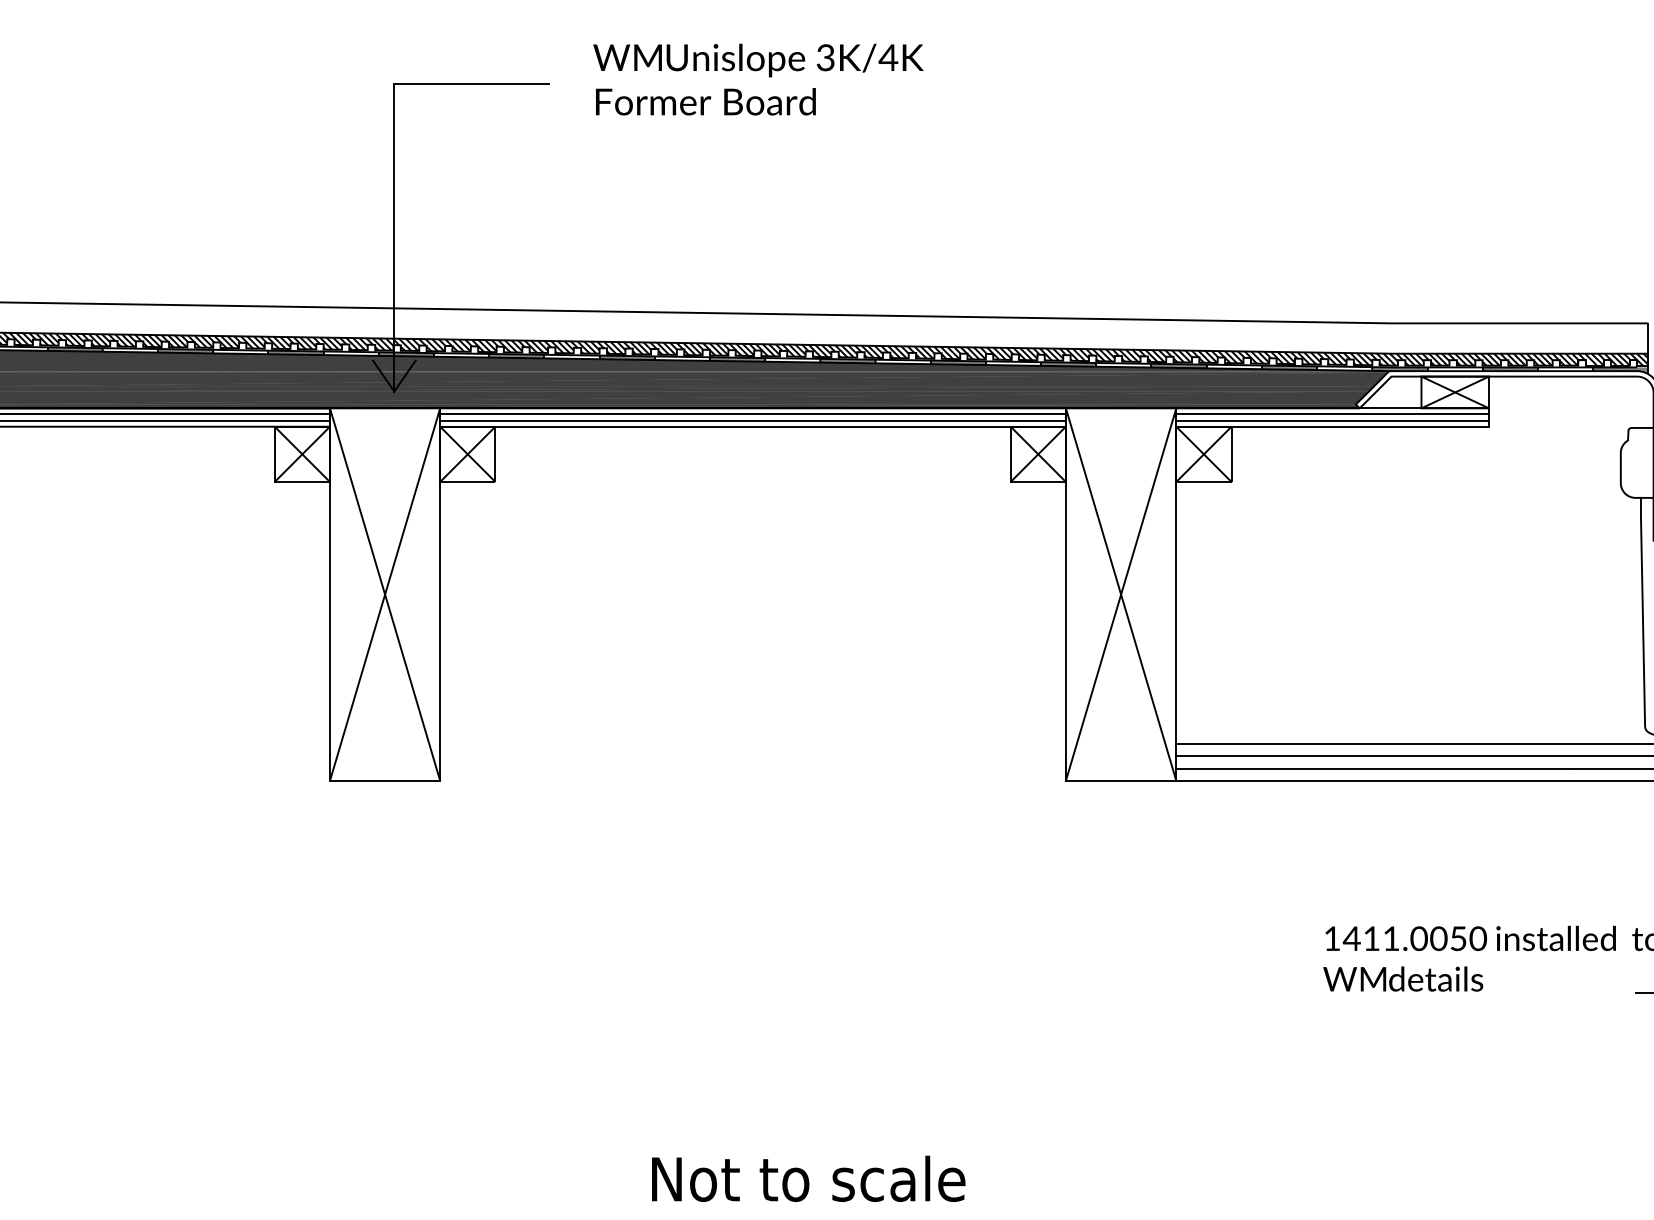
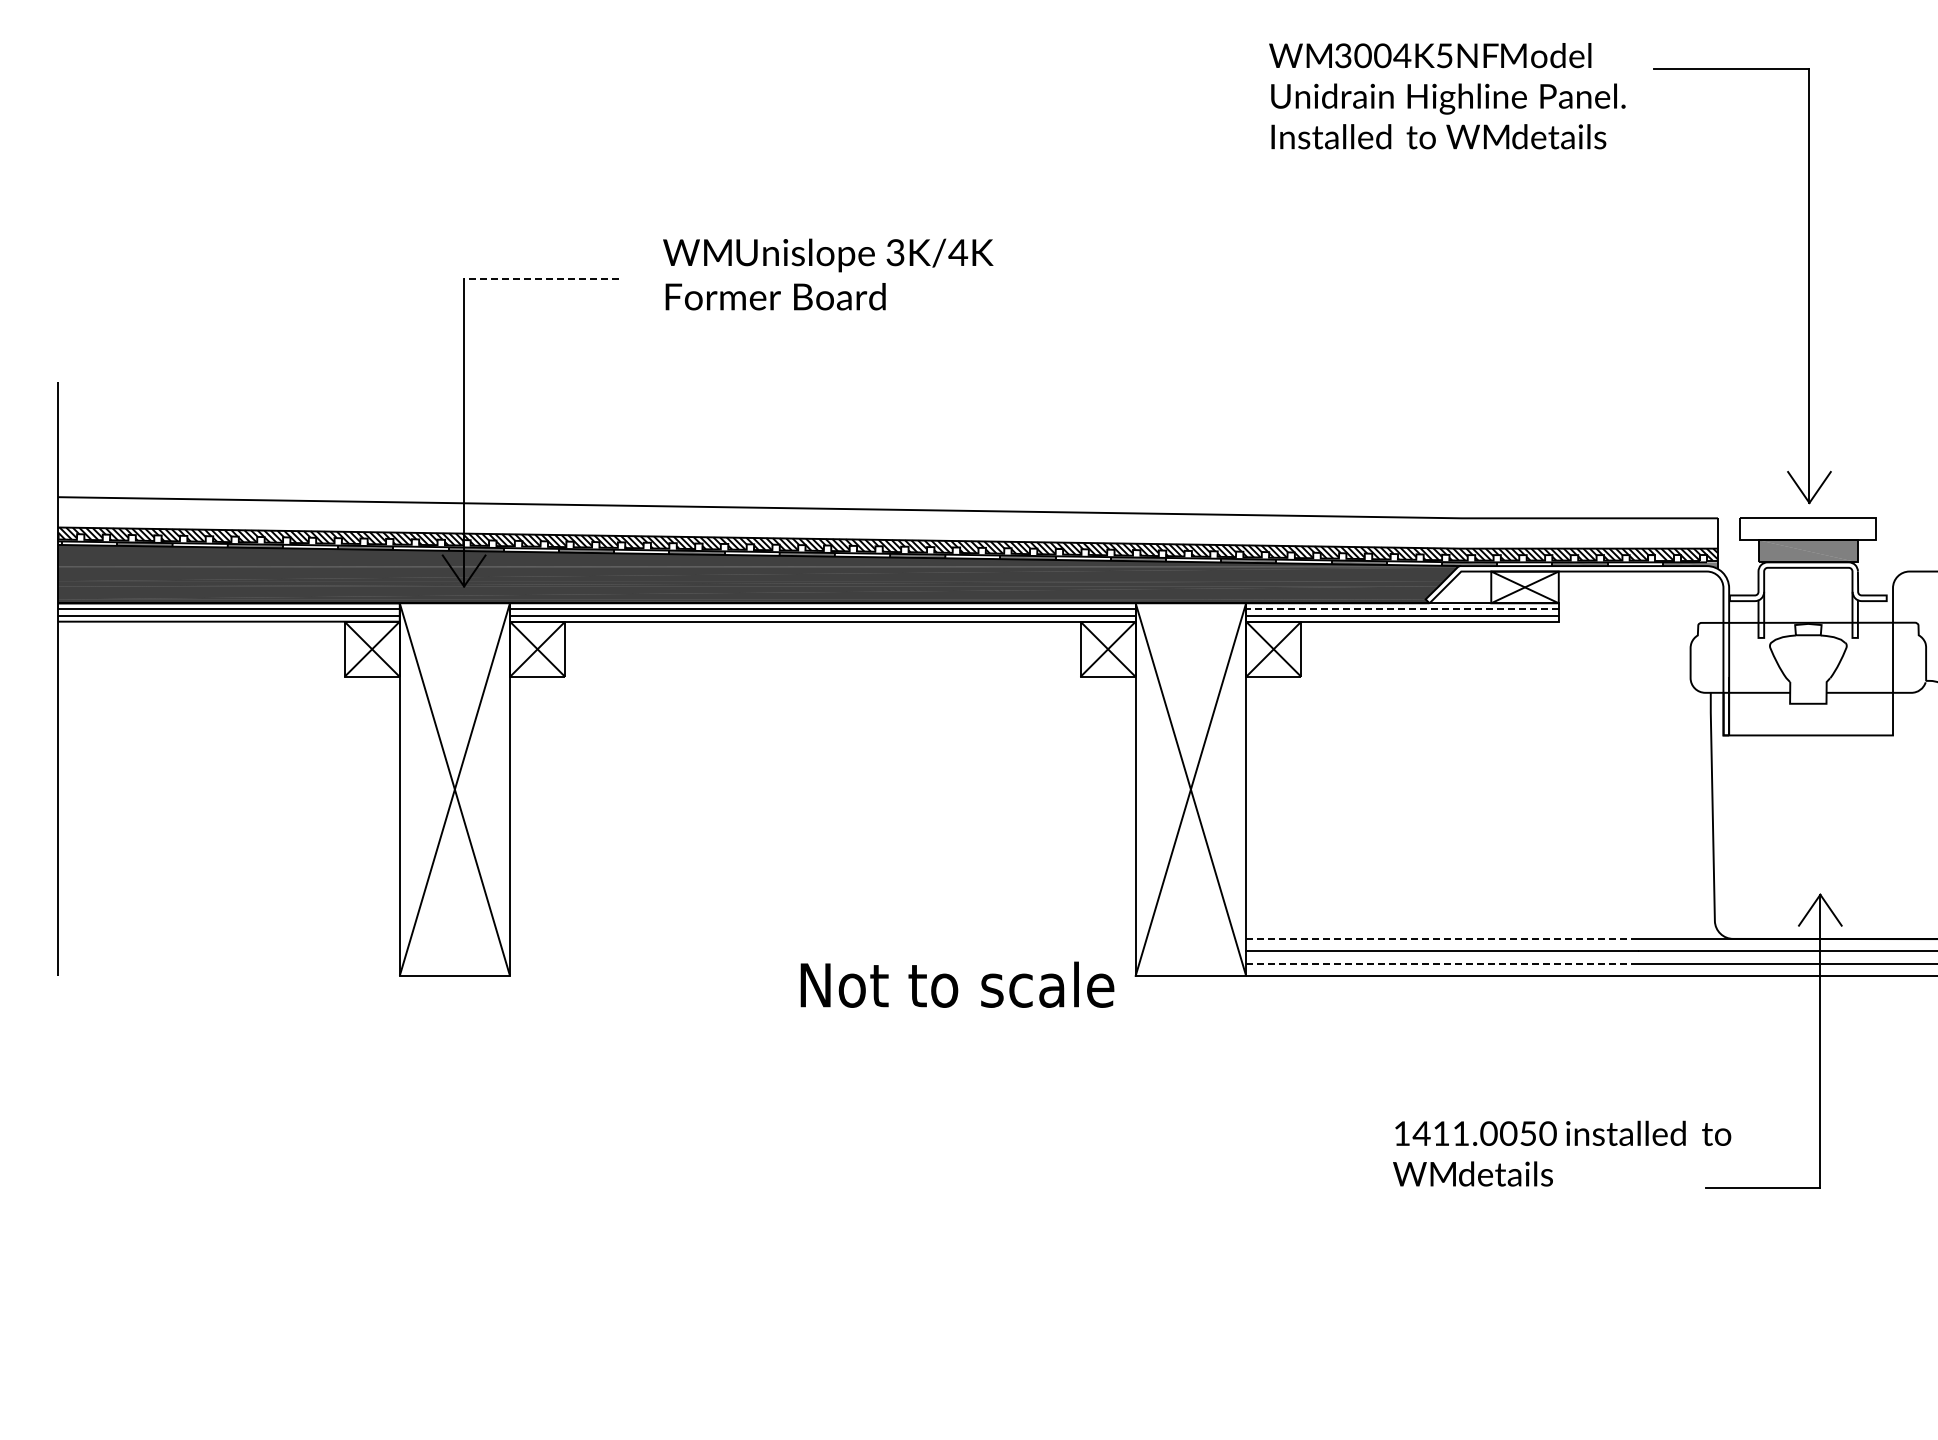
line: (471, 83) -> (541, 278), solid -> dashed
line: (1331, 414) -> (1401, 609), solid -> dashed
line: (1372, 744) -> (1442, 939), solid -> dashed
line: (1372, 768) -> (1442, 963), solid -> dashed
text: (808, 1178) -> (957, 984), moved

